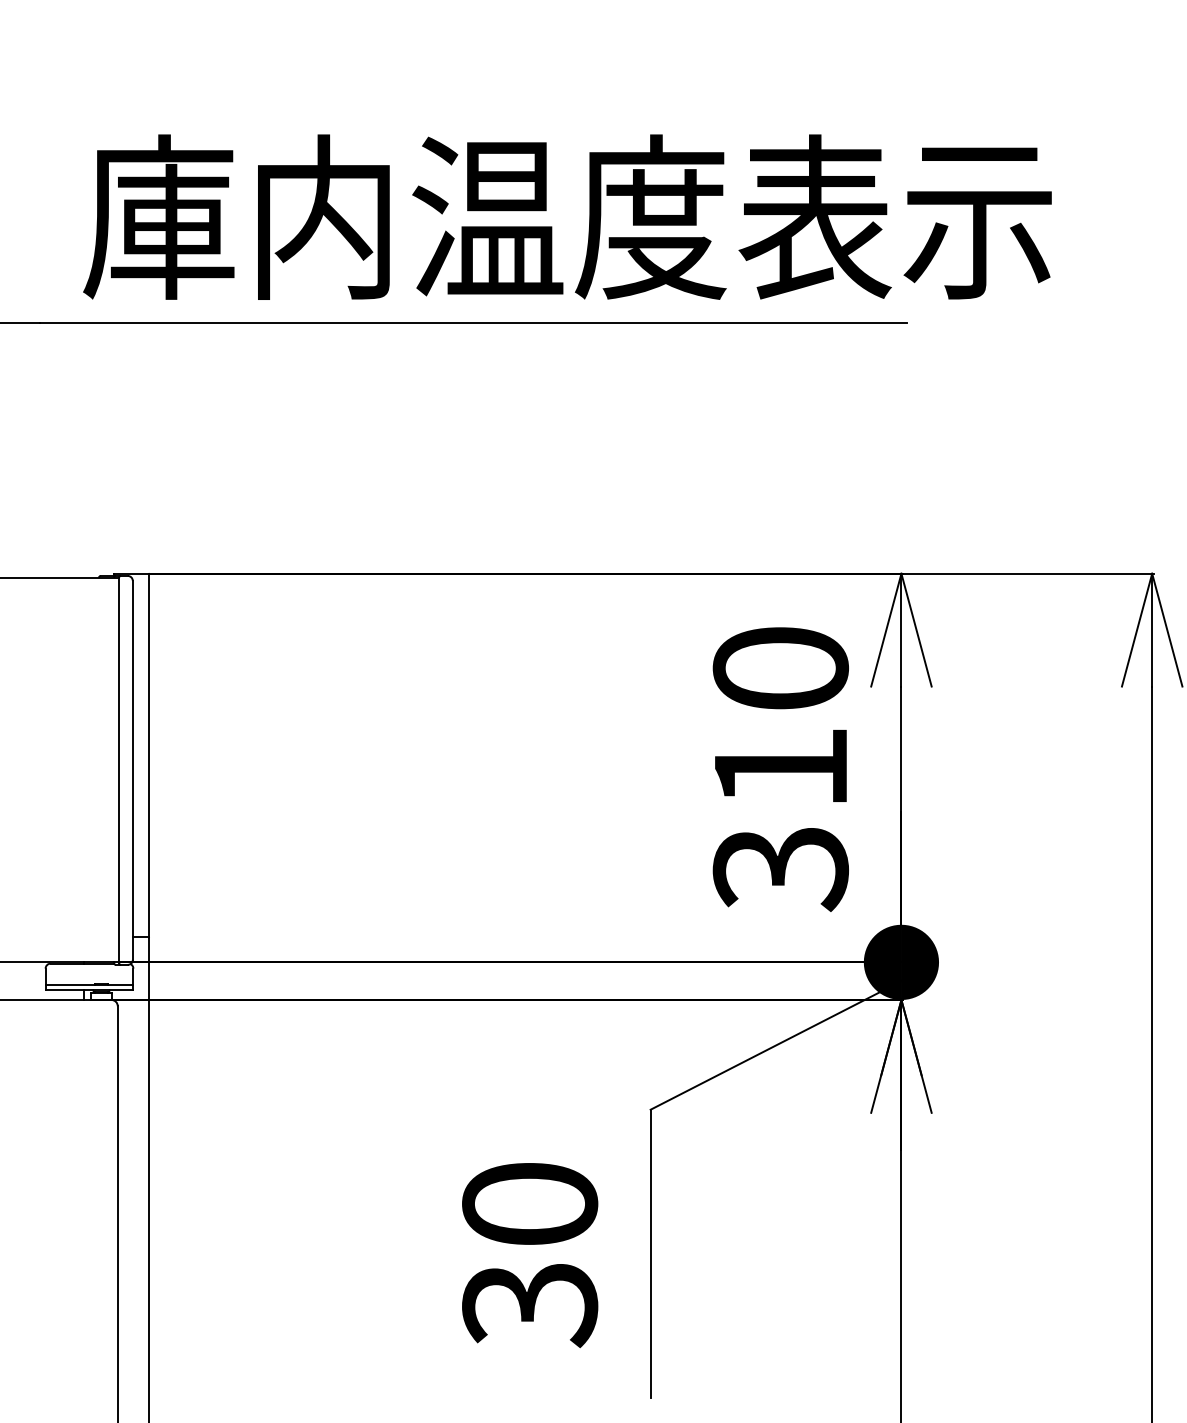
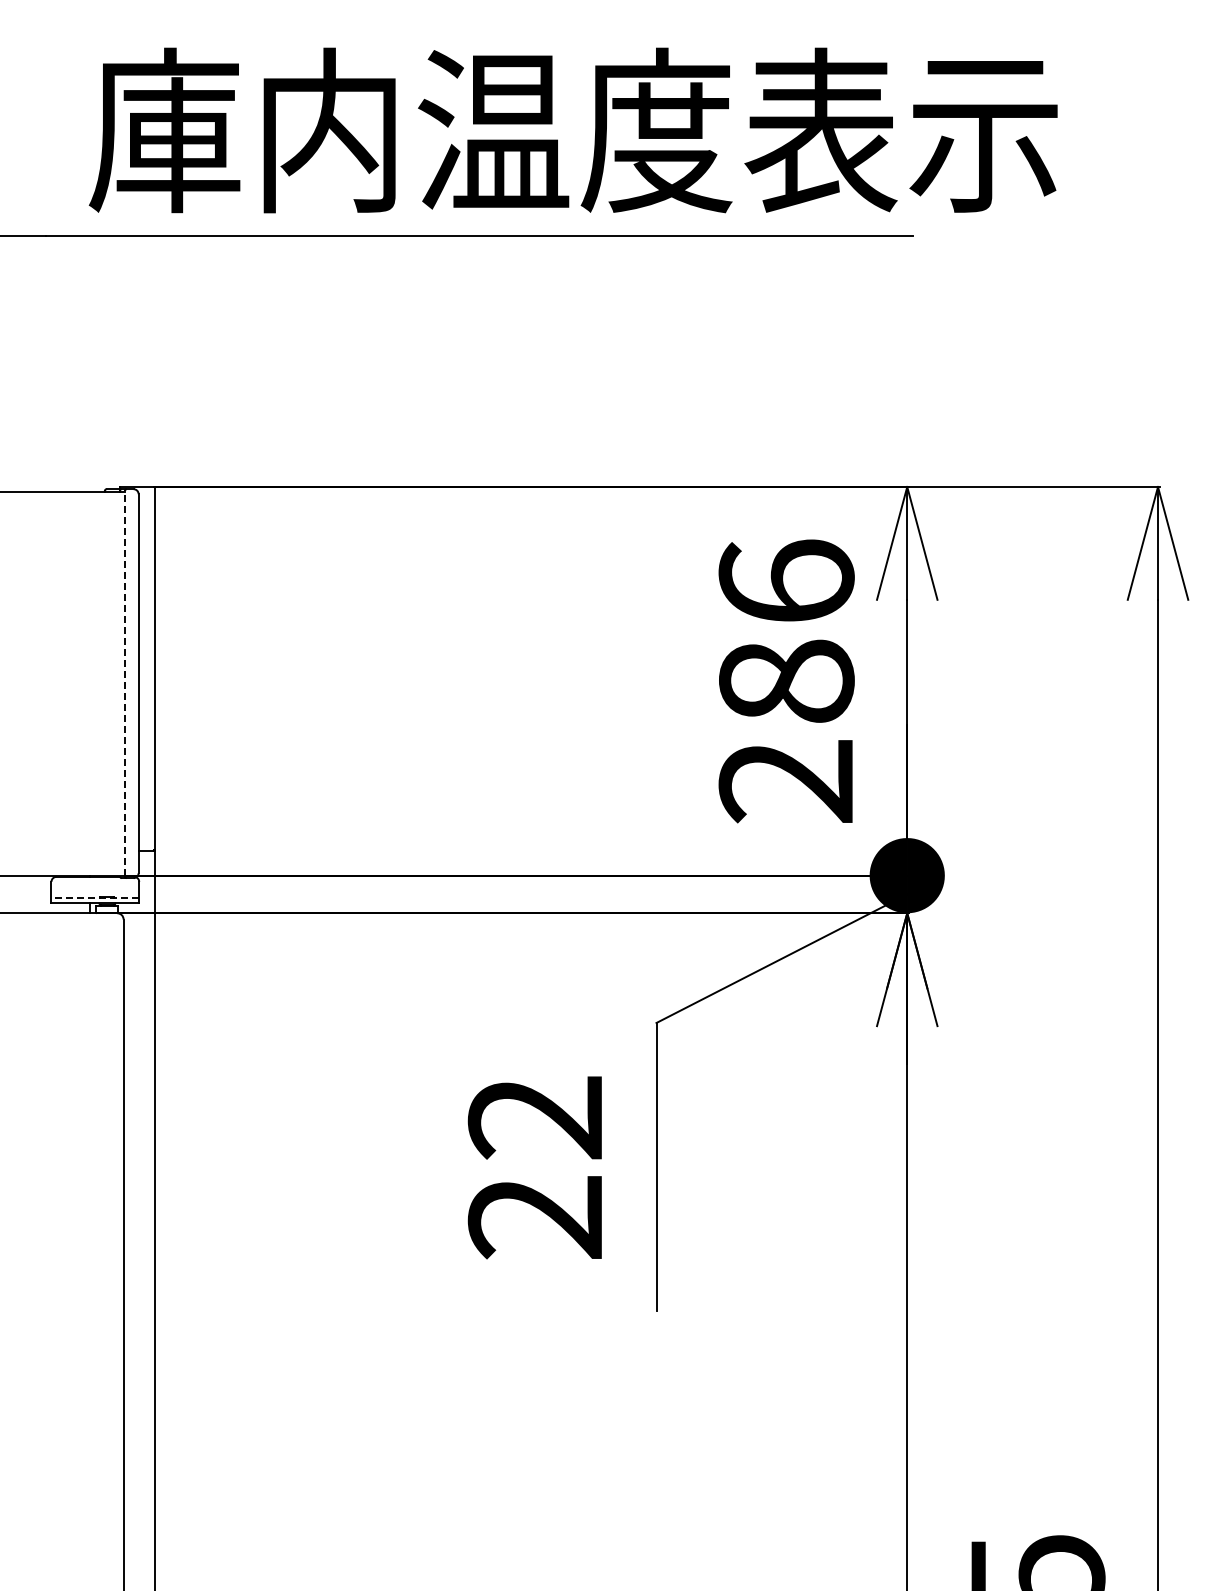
text: (780, 769) -> (786, 682), 310 -> 286
line: (118, 770) -> (124, 683), solid -> dashed
line: (89, 985) -> (95, 898), solid -> dashed
text: (529, 1255) -> (535, 1168), 30 -> 22

